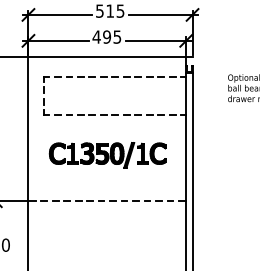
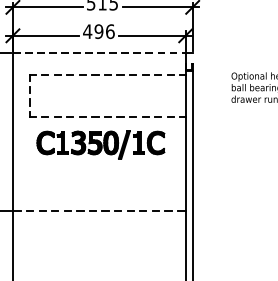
text: (117, 36) -> (110, 30), 495 -> 496
line: (107, 56) -> (99, 52), solid -> dashed
part: (107, 155) -> (100, 144), moved

